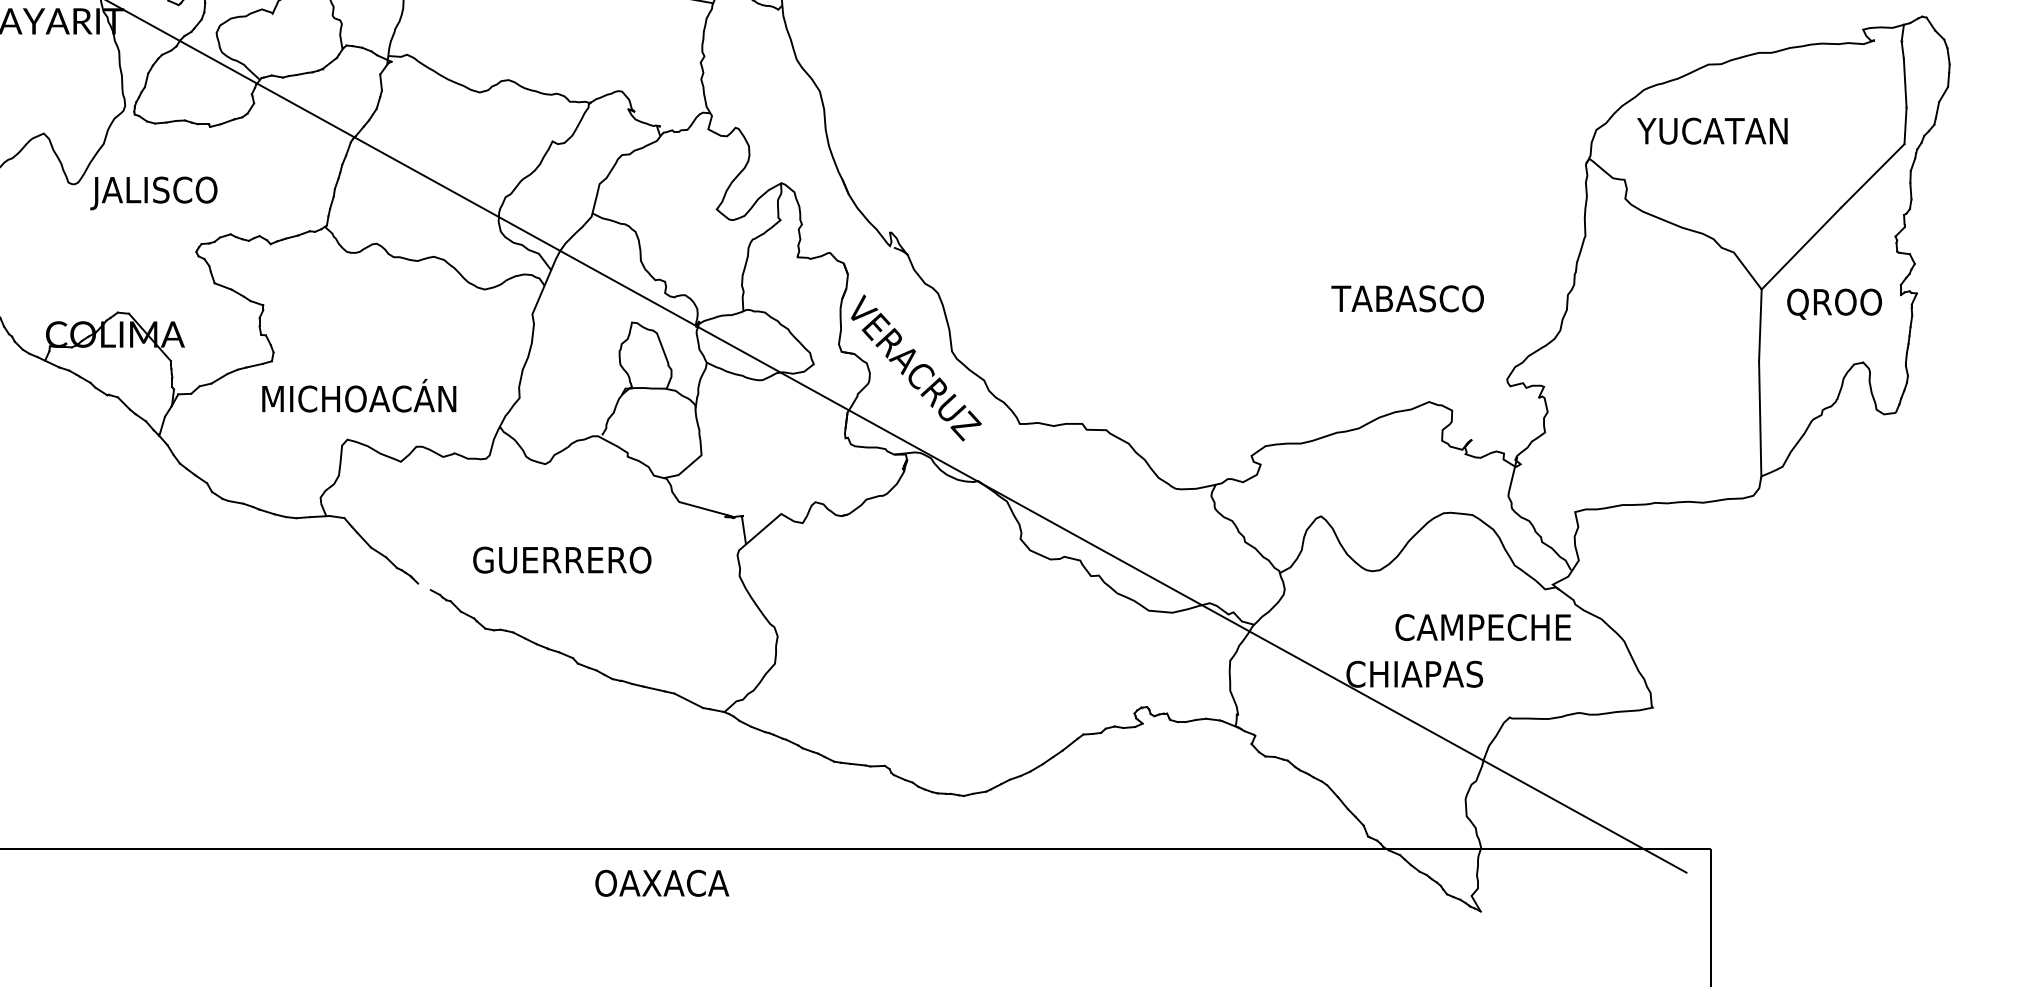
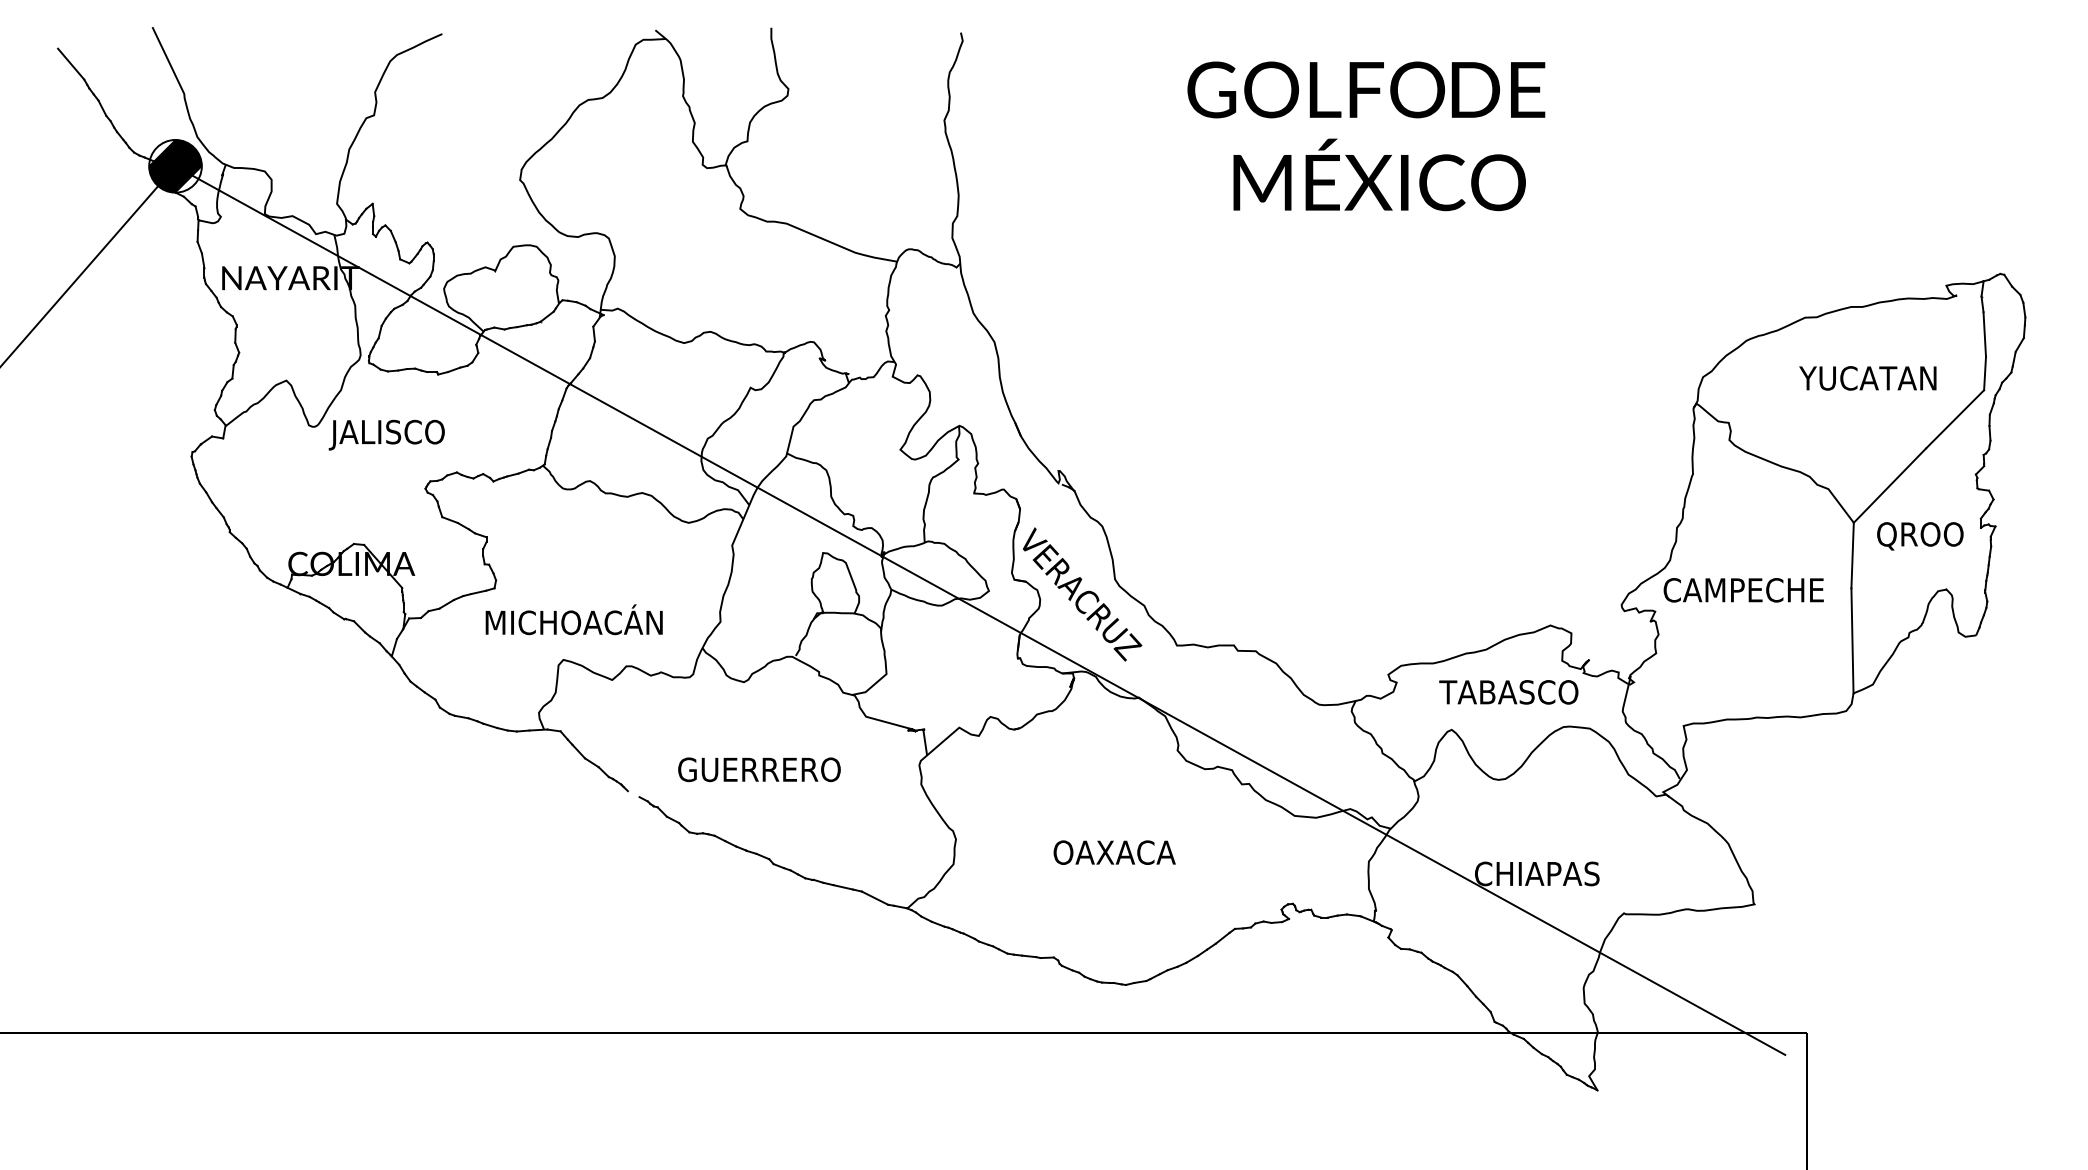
text: (1712, 131) -> (1867, 378), moved
text: (1407, 298) -> (1508, 692), moved
text: (1482, 627) -> (1743, 590), moved
text: (662, 883) -> (1114, 852), moved

